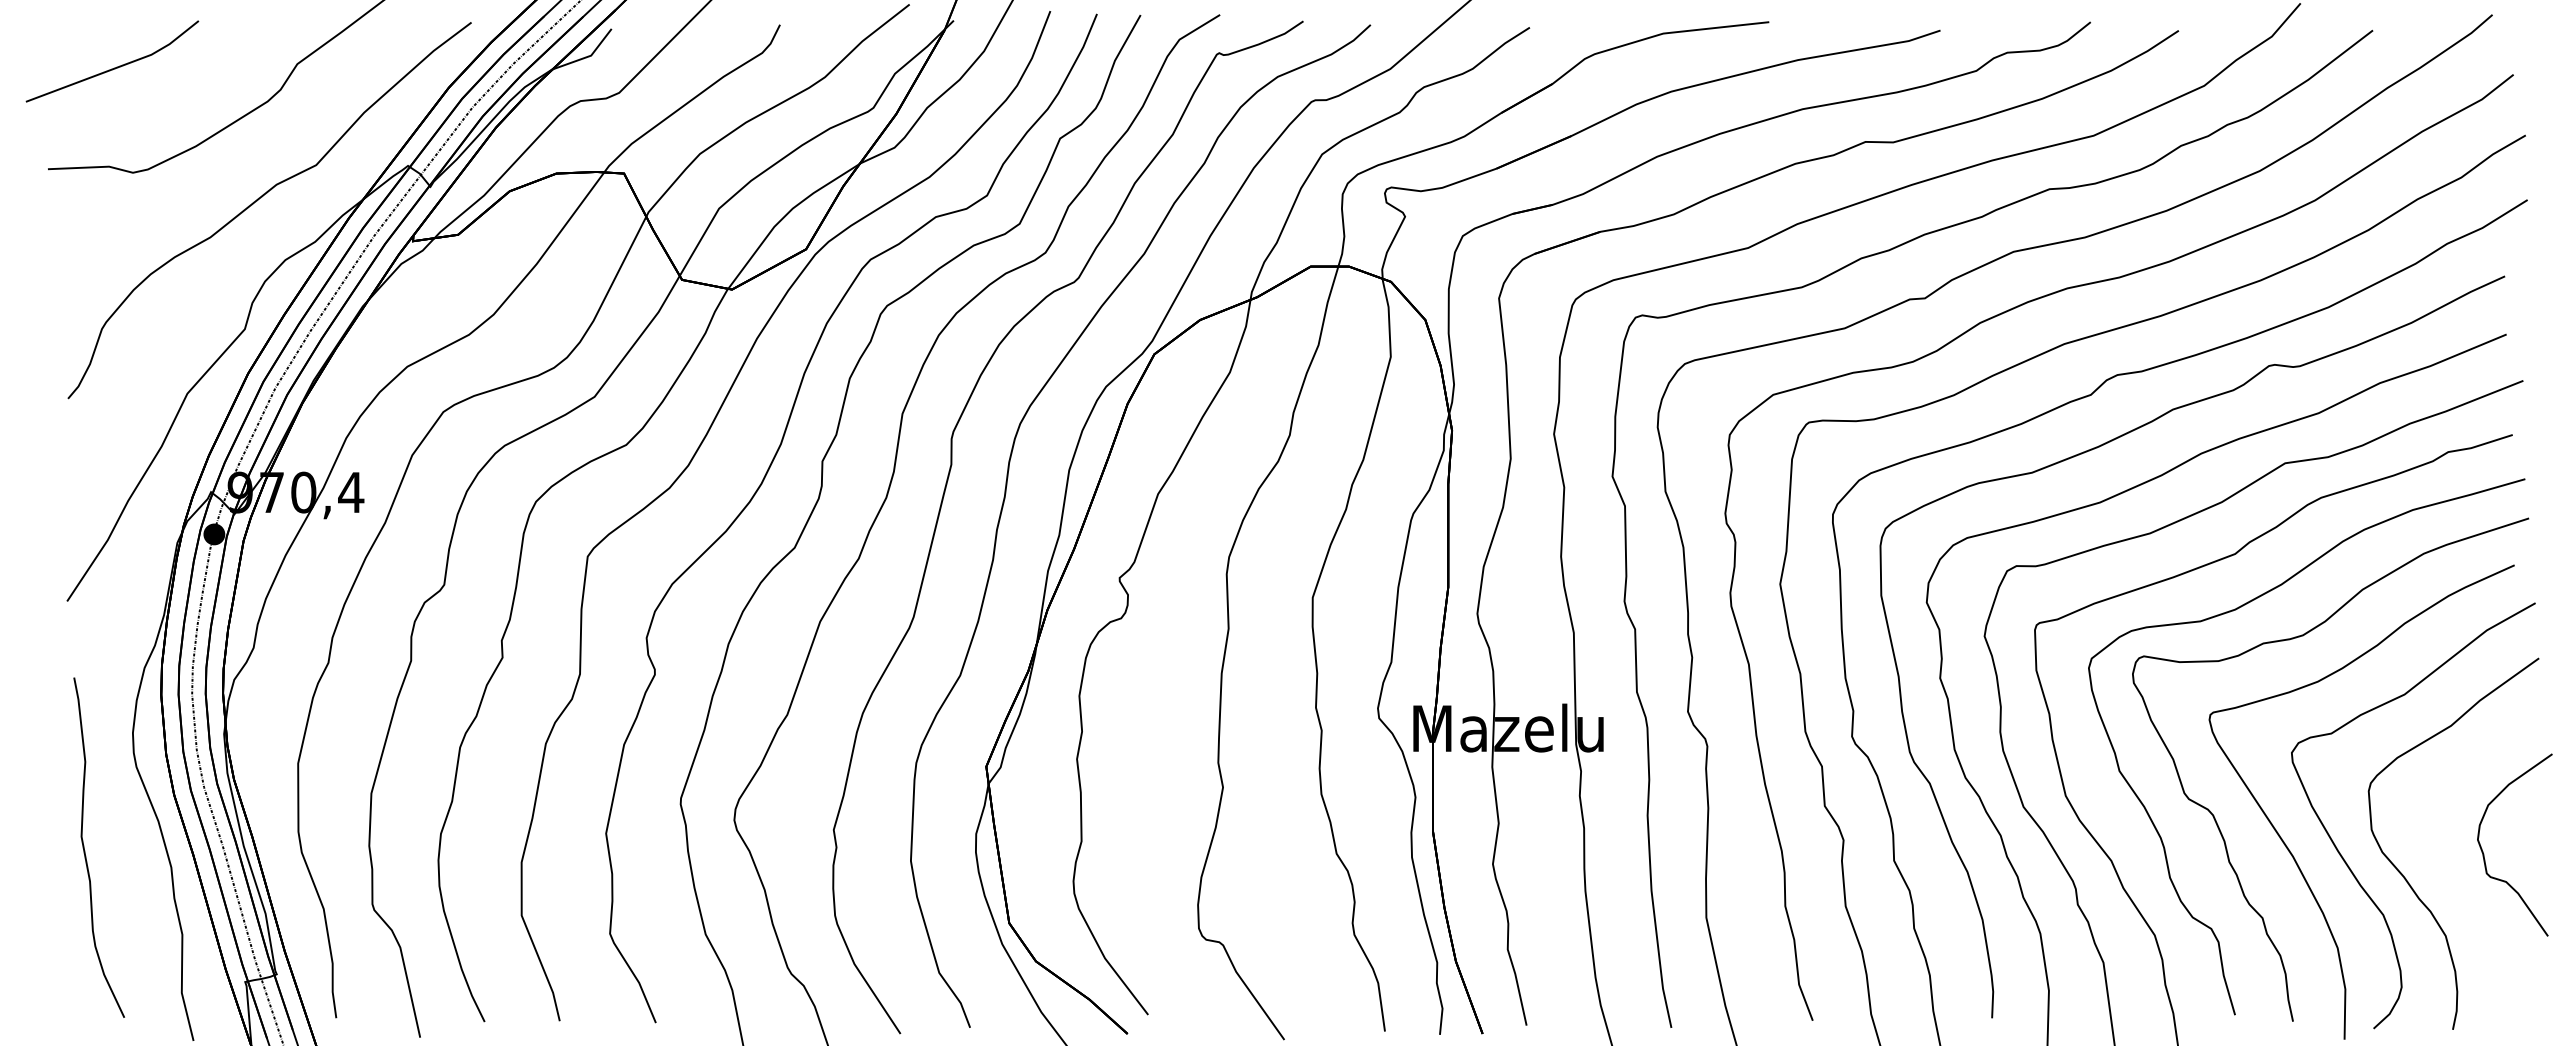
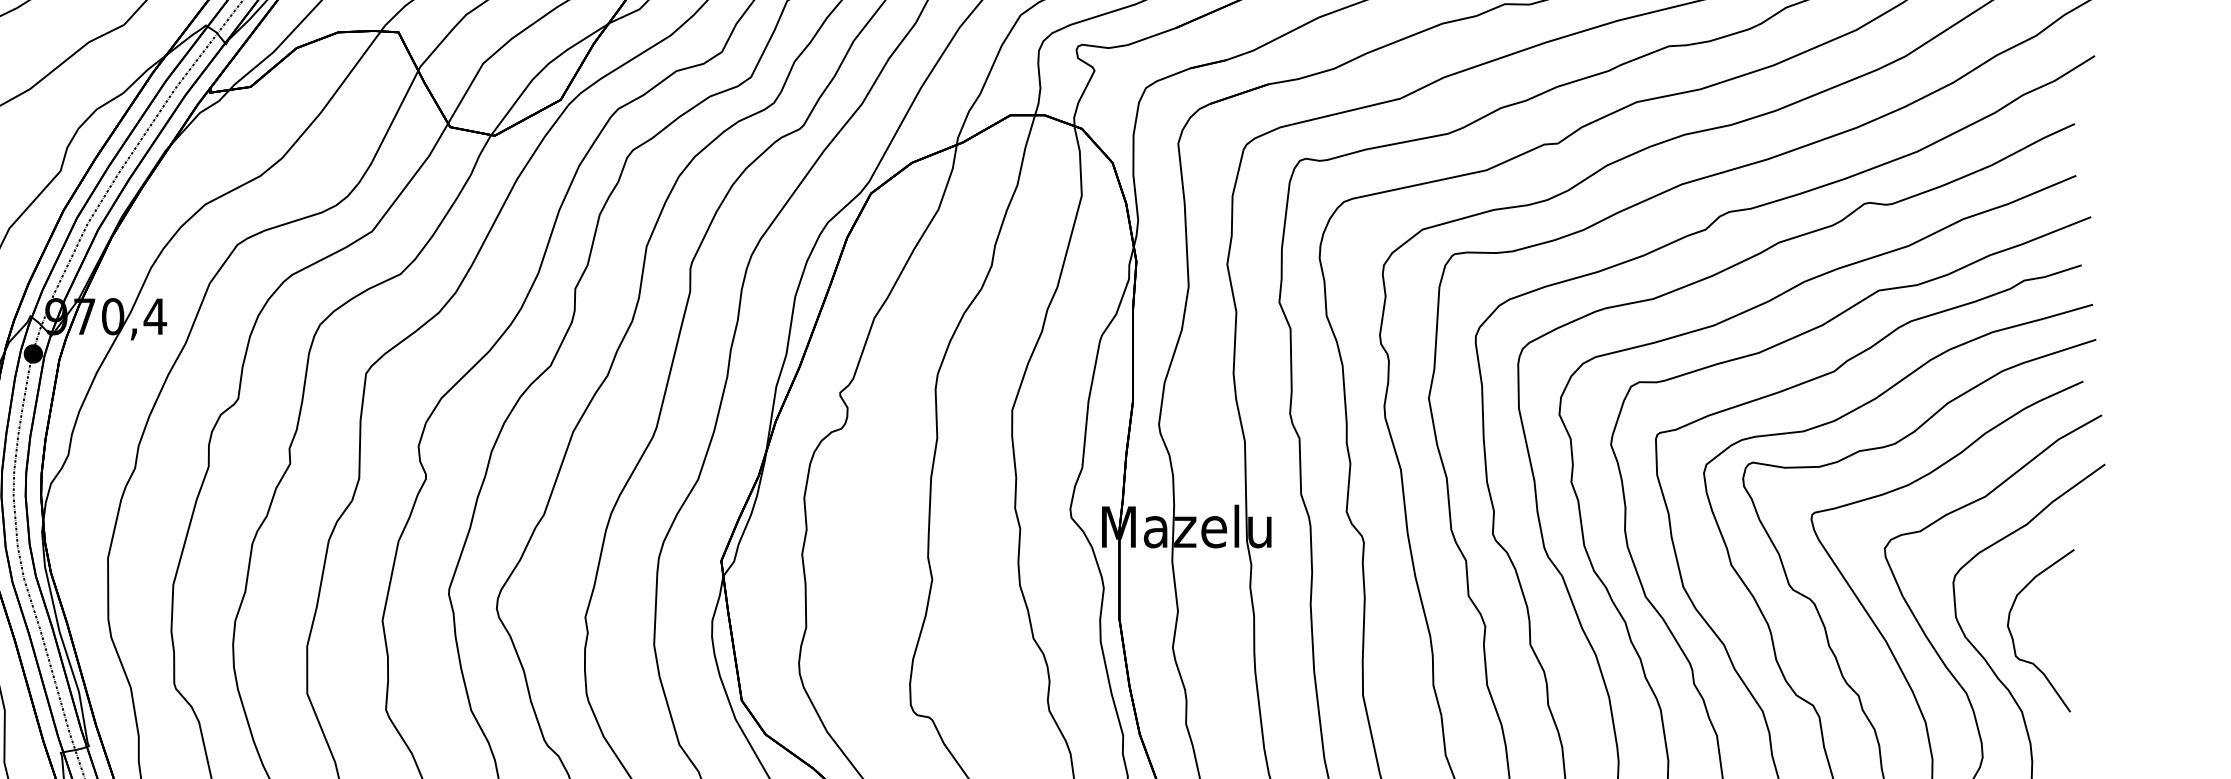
part: (2484, 854) -> (2013, 639), moved

